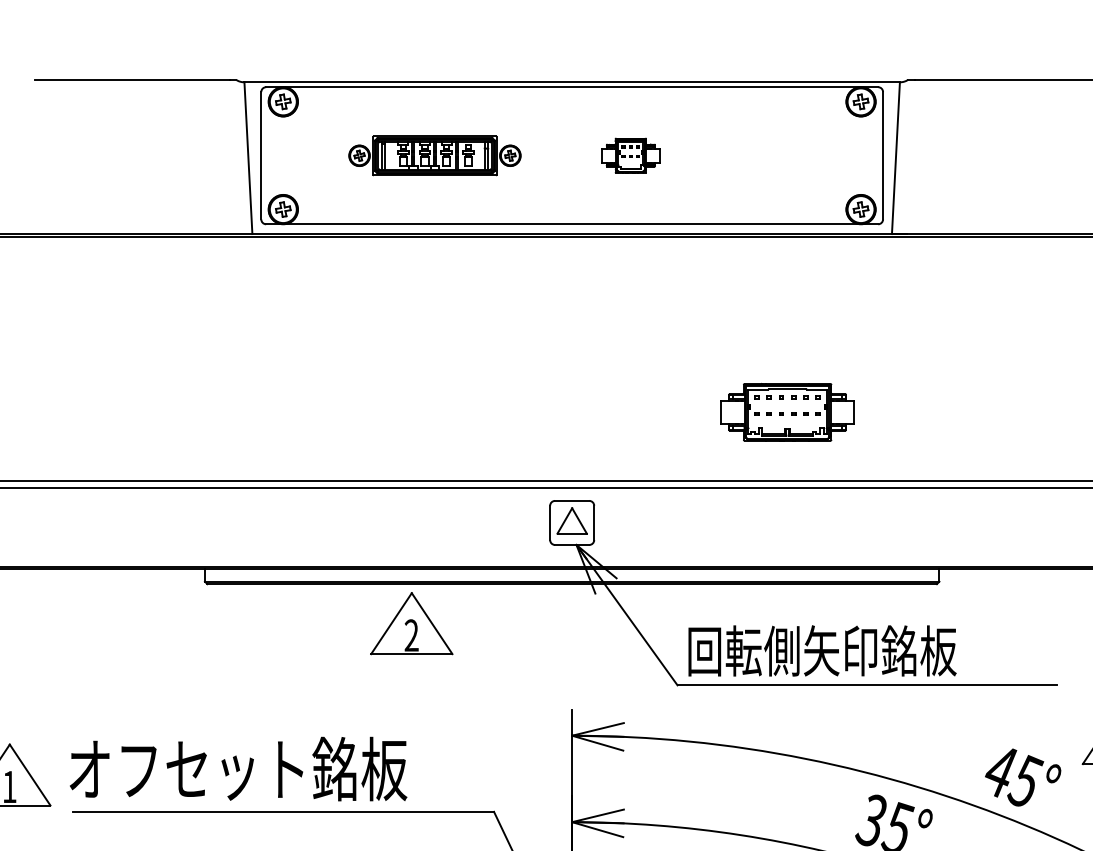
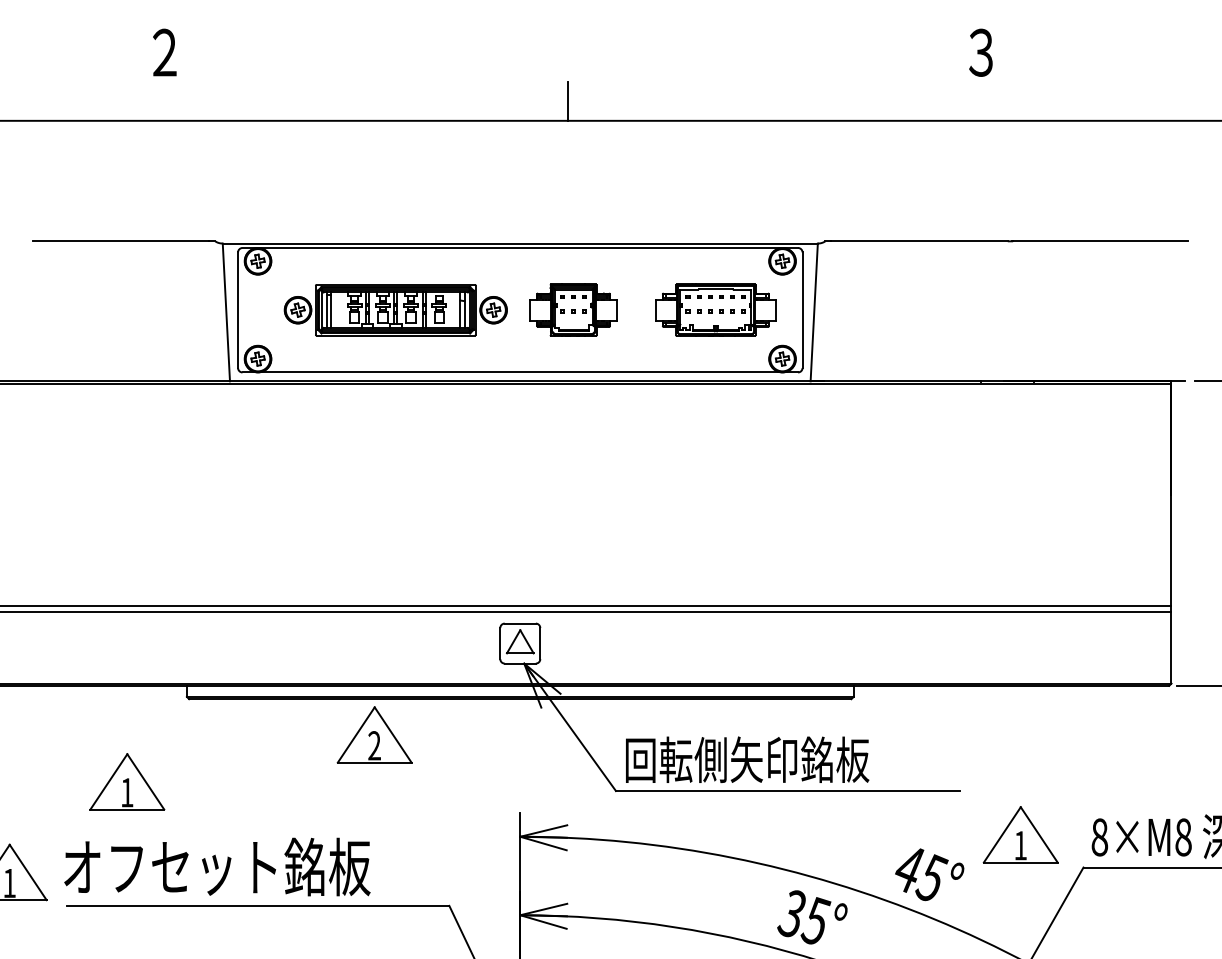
part: (630, 154) -> (573, 309), size x1.67
part: (434, 156) -> (395, 310), size x1.43
part: (787, 411) -> (715, 309), moved
part: (139, 674) -> (127, 781), added

